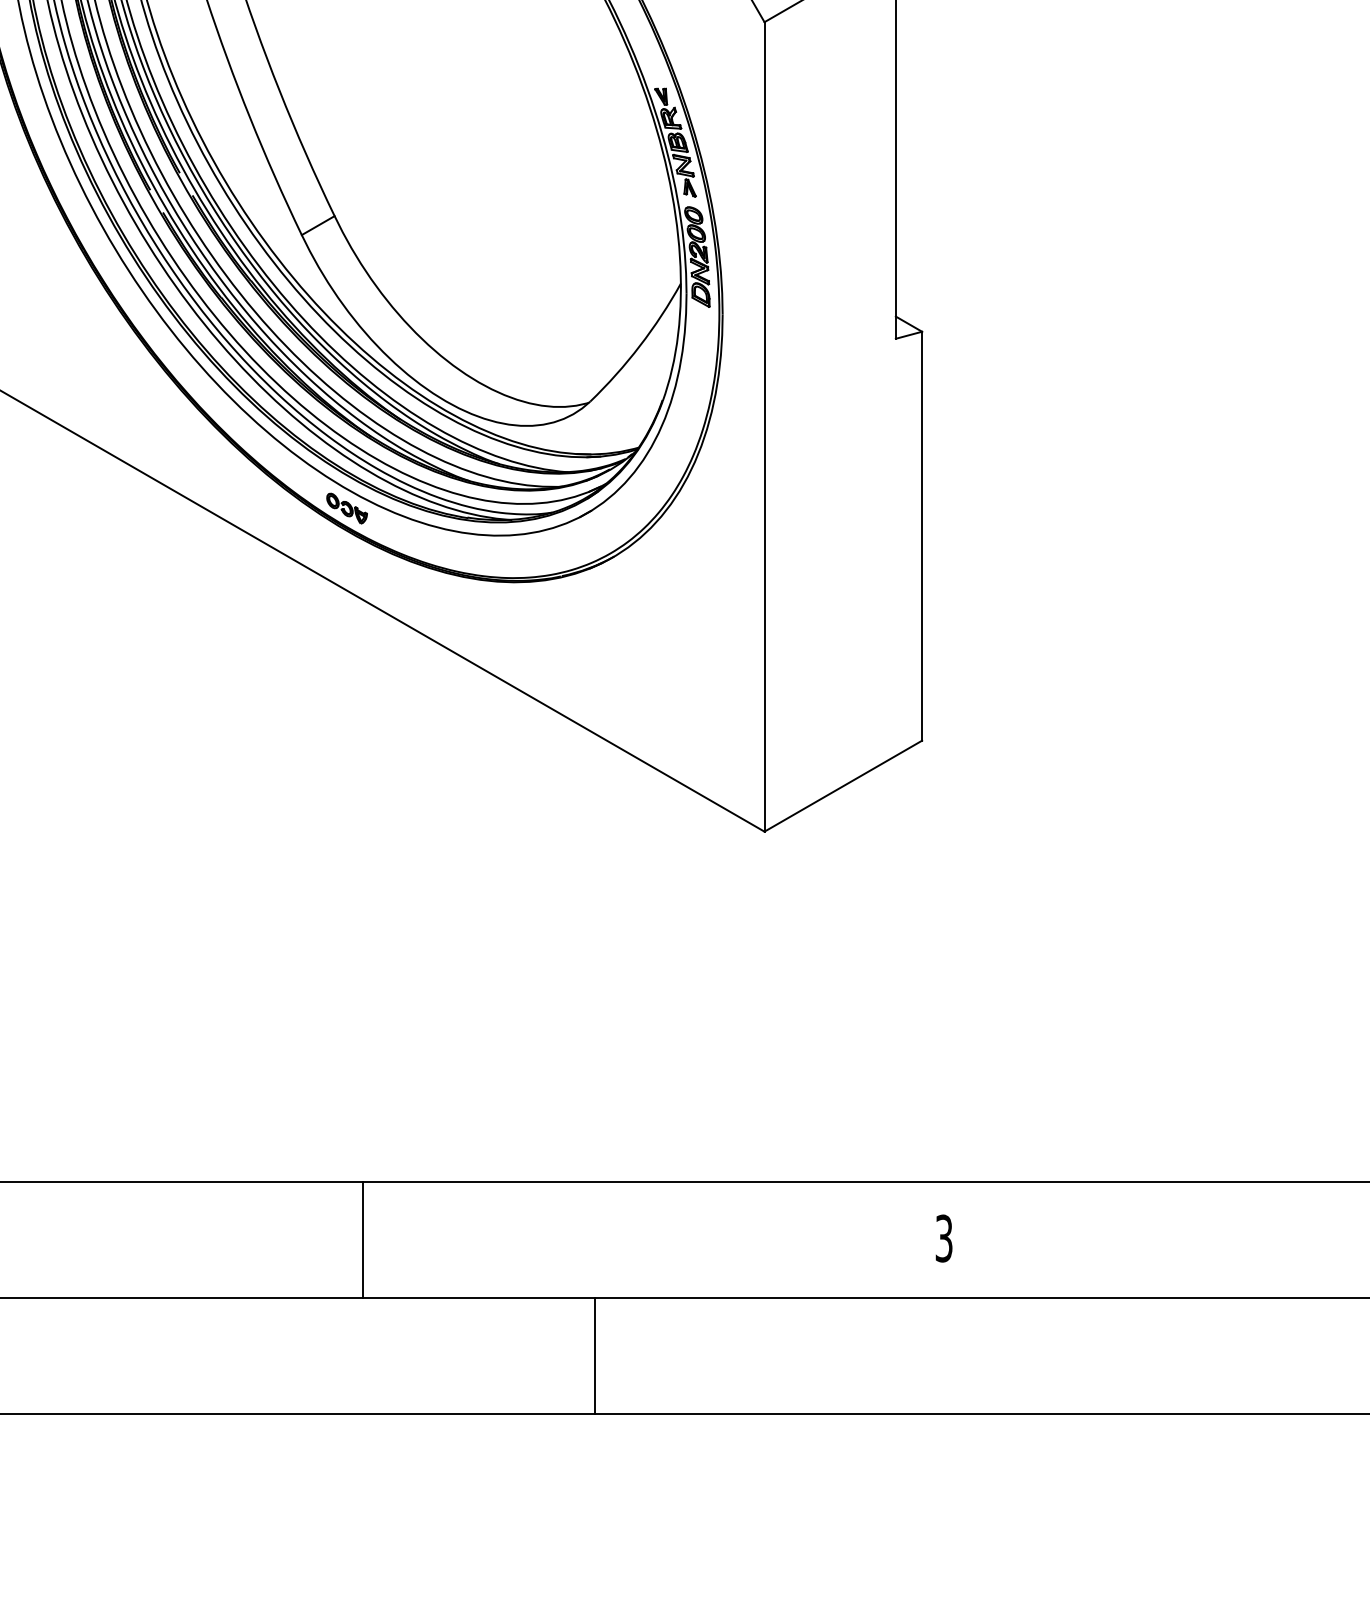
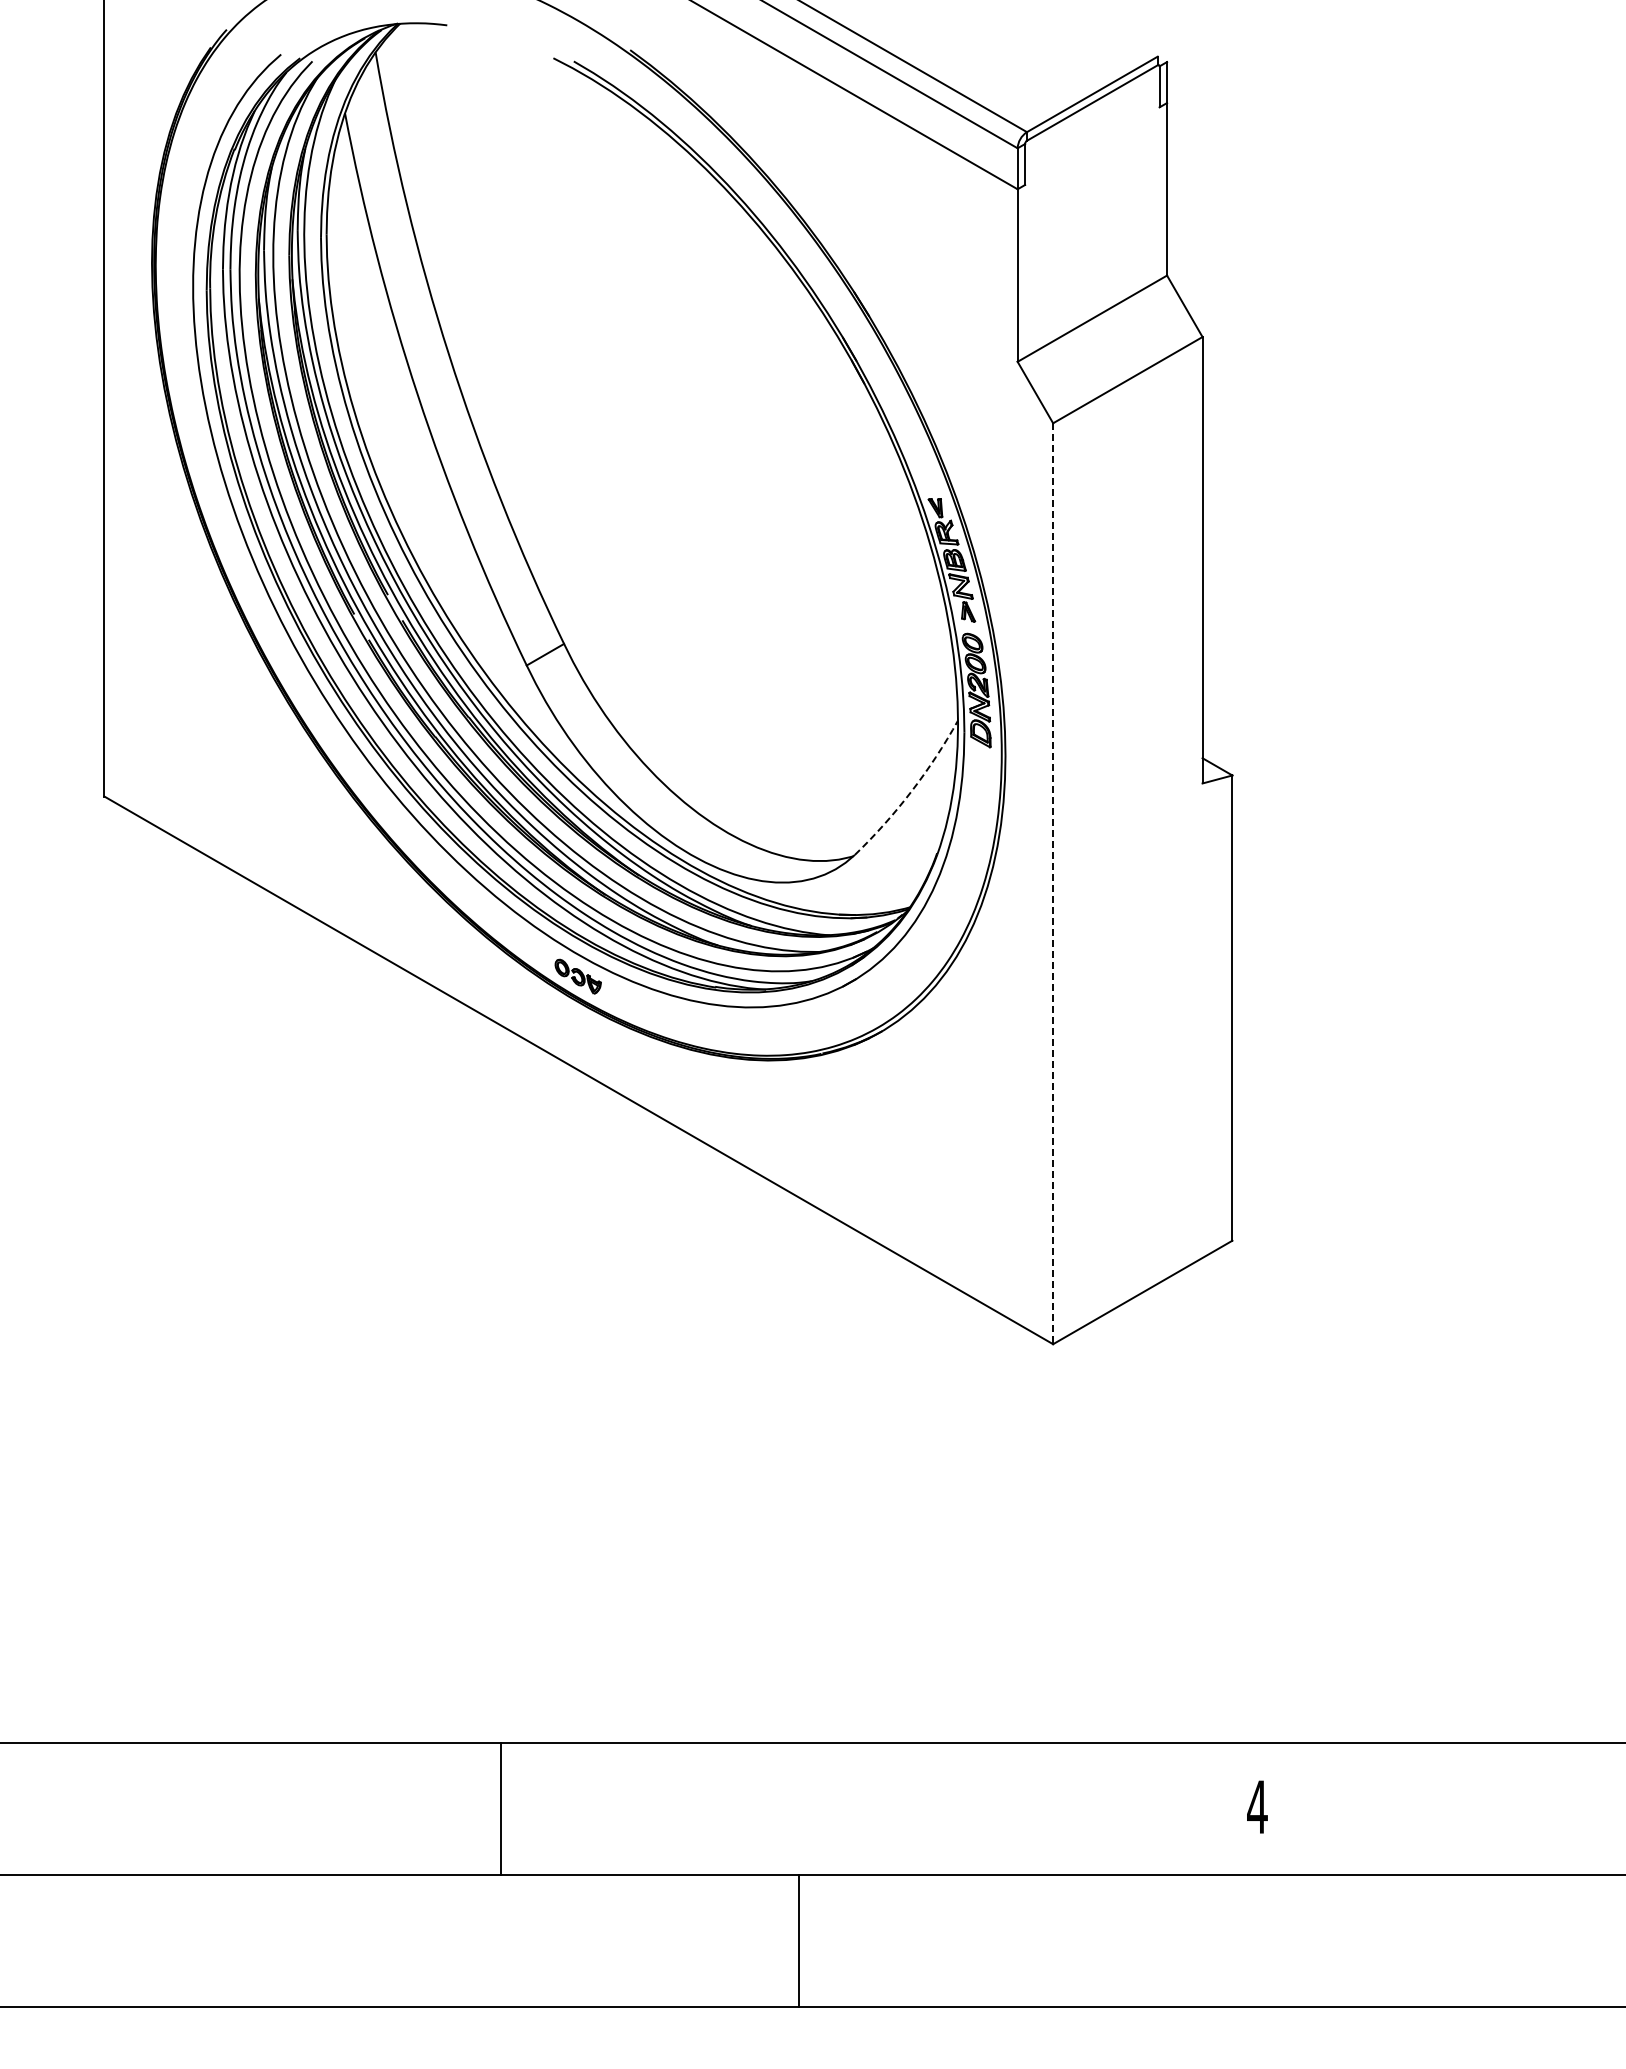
arc: (640, 345) -> (911, 791), solid -> dashed
line: (764, 427) -> (1053, 884), solid -> dashed
text: (944, 1238) -> (1257, 1806), 3 -> 4
line: (363, 1239) -> (501, 1808), moved
line: (595, 1355) -> (799, 1940), moved

